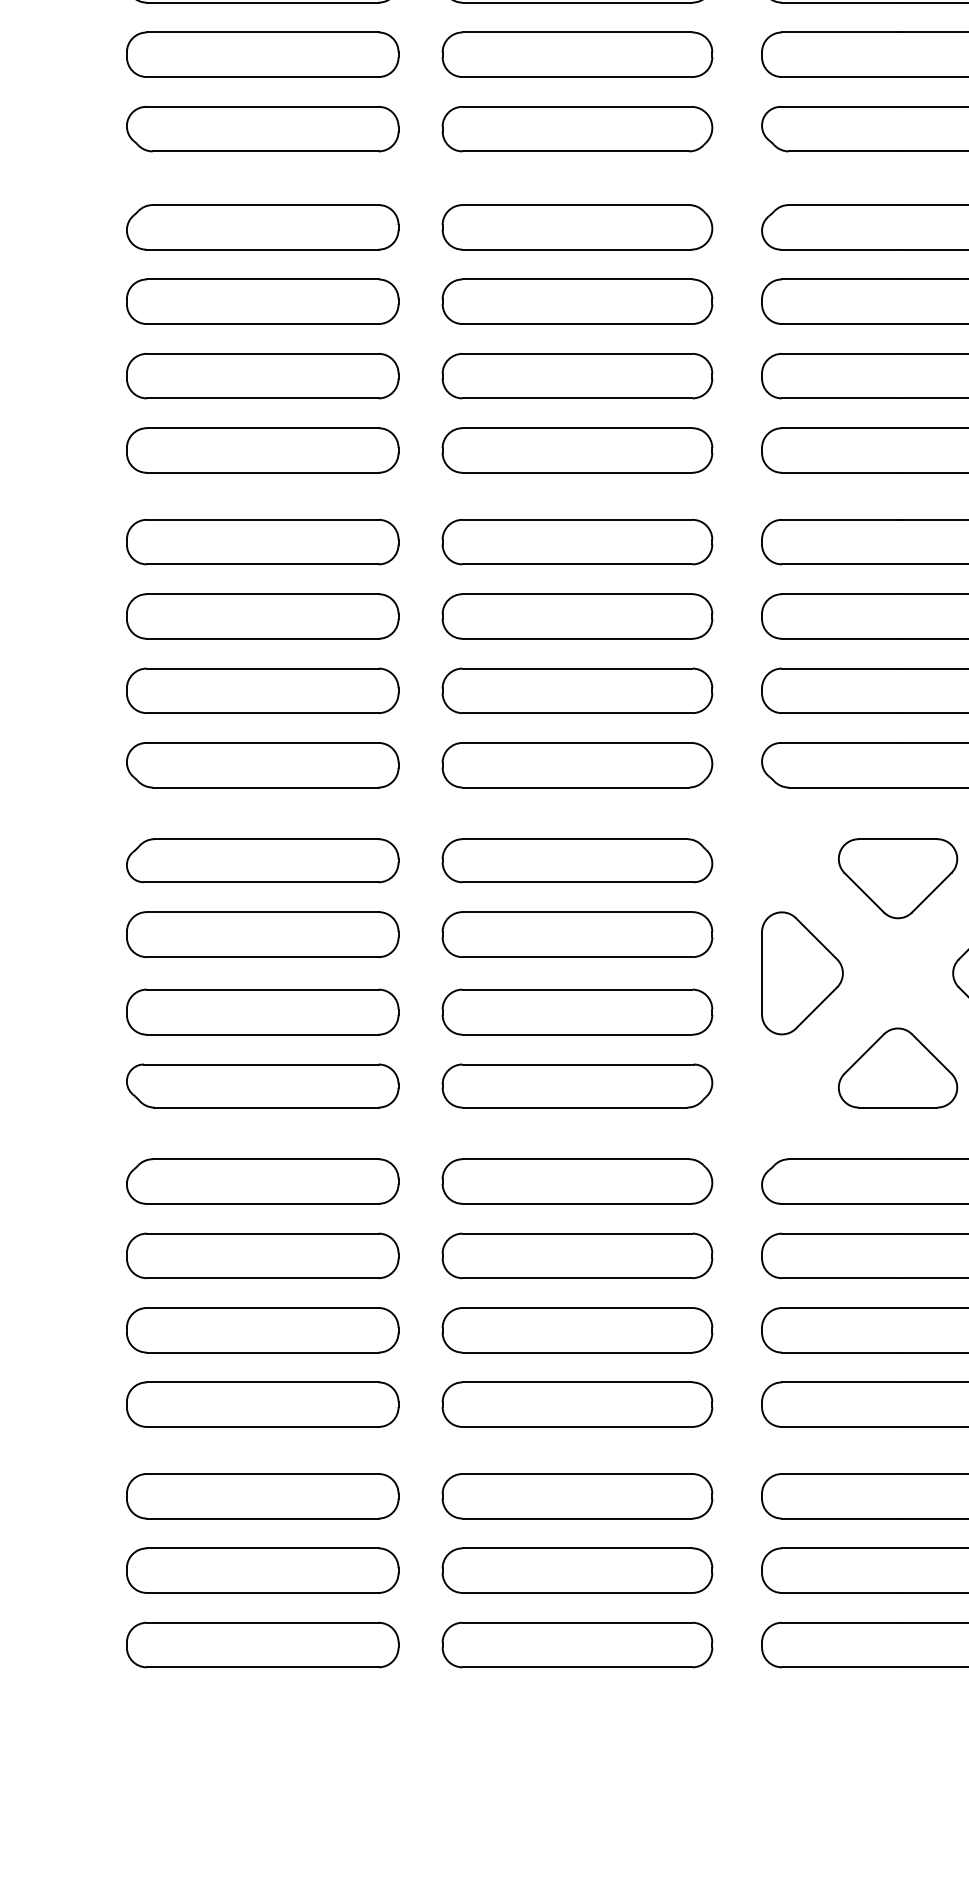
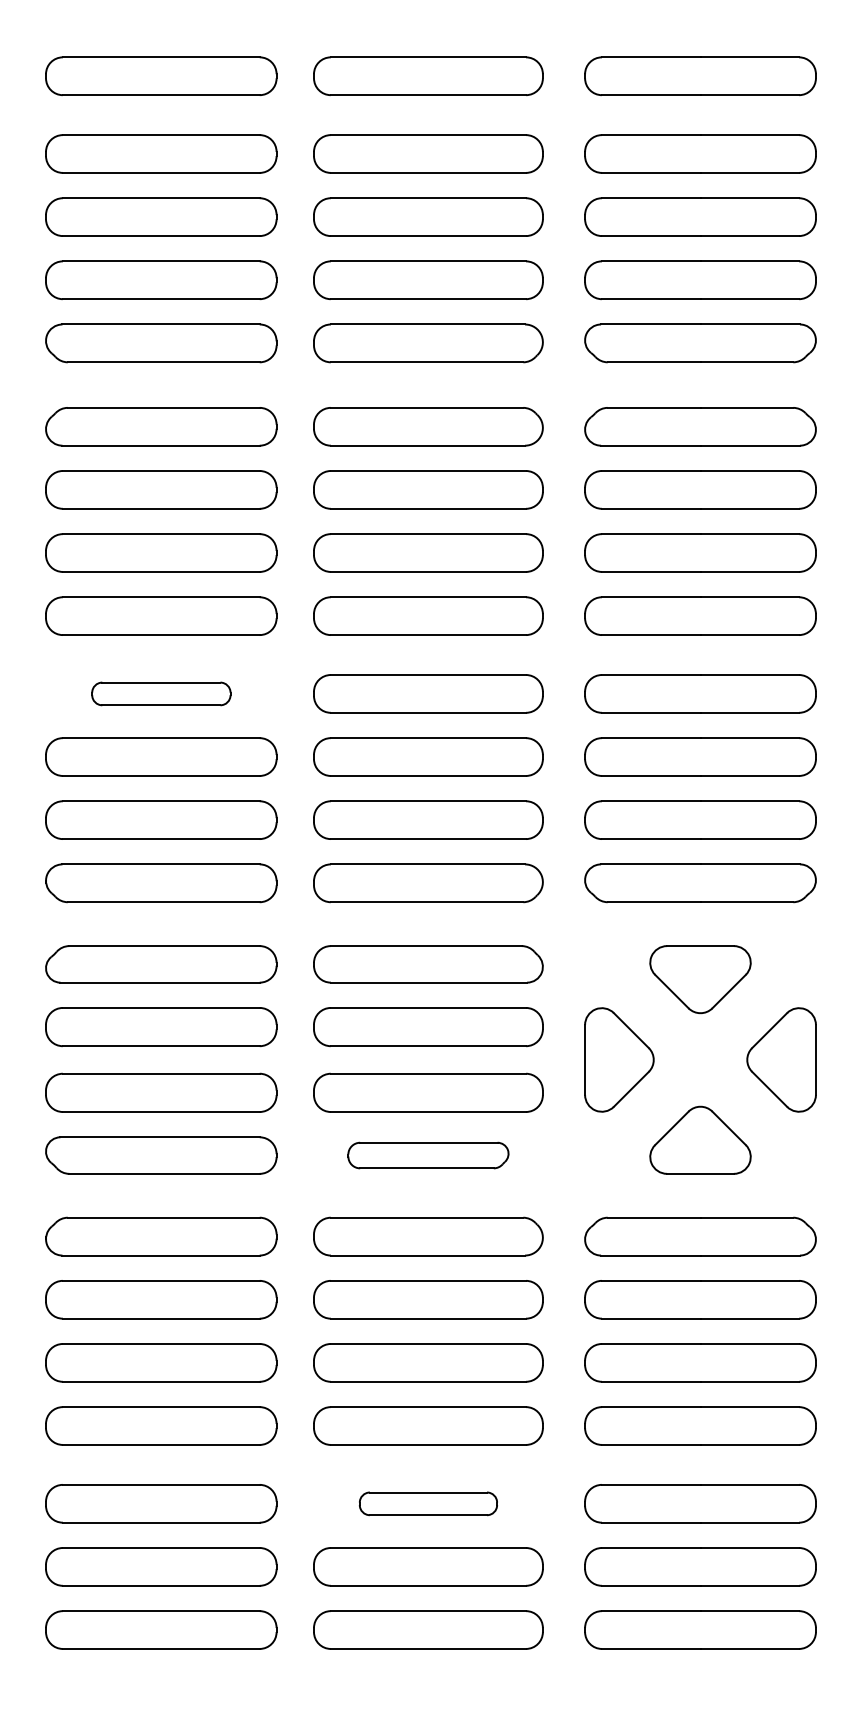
part: (262, 541) -> (161, 693), size x0.6
part: (577, 1085) -> (428, 1155), size x0.7
part: (577, 1495) -> (428, 1503), size x0.6

